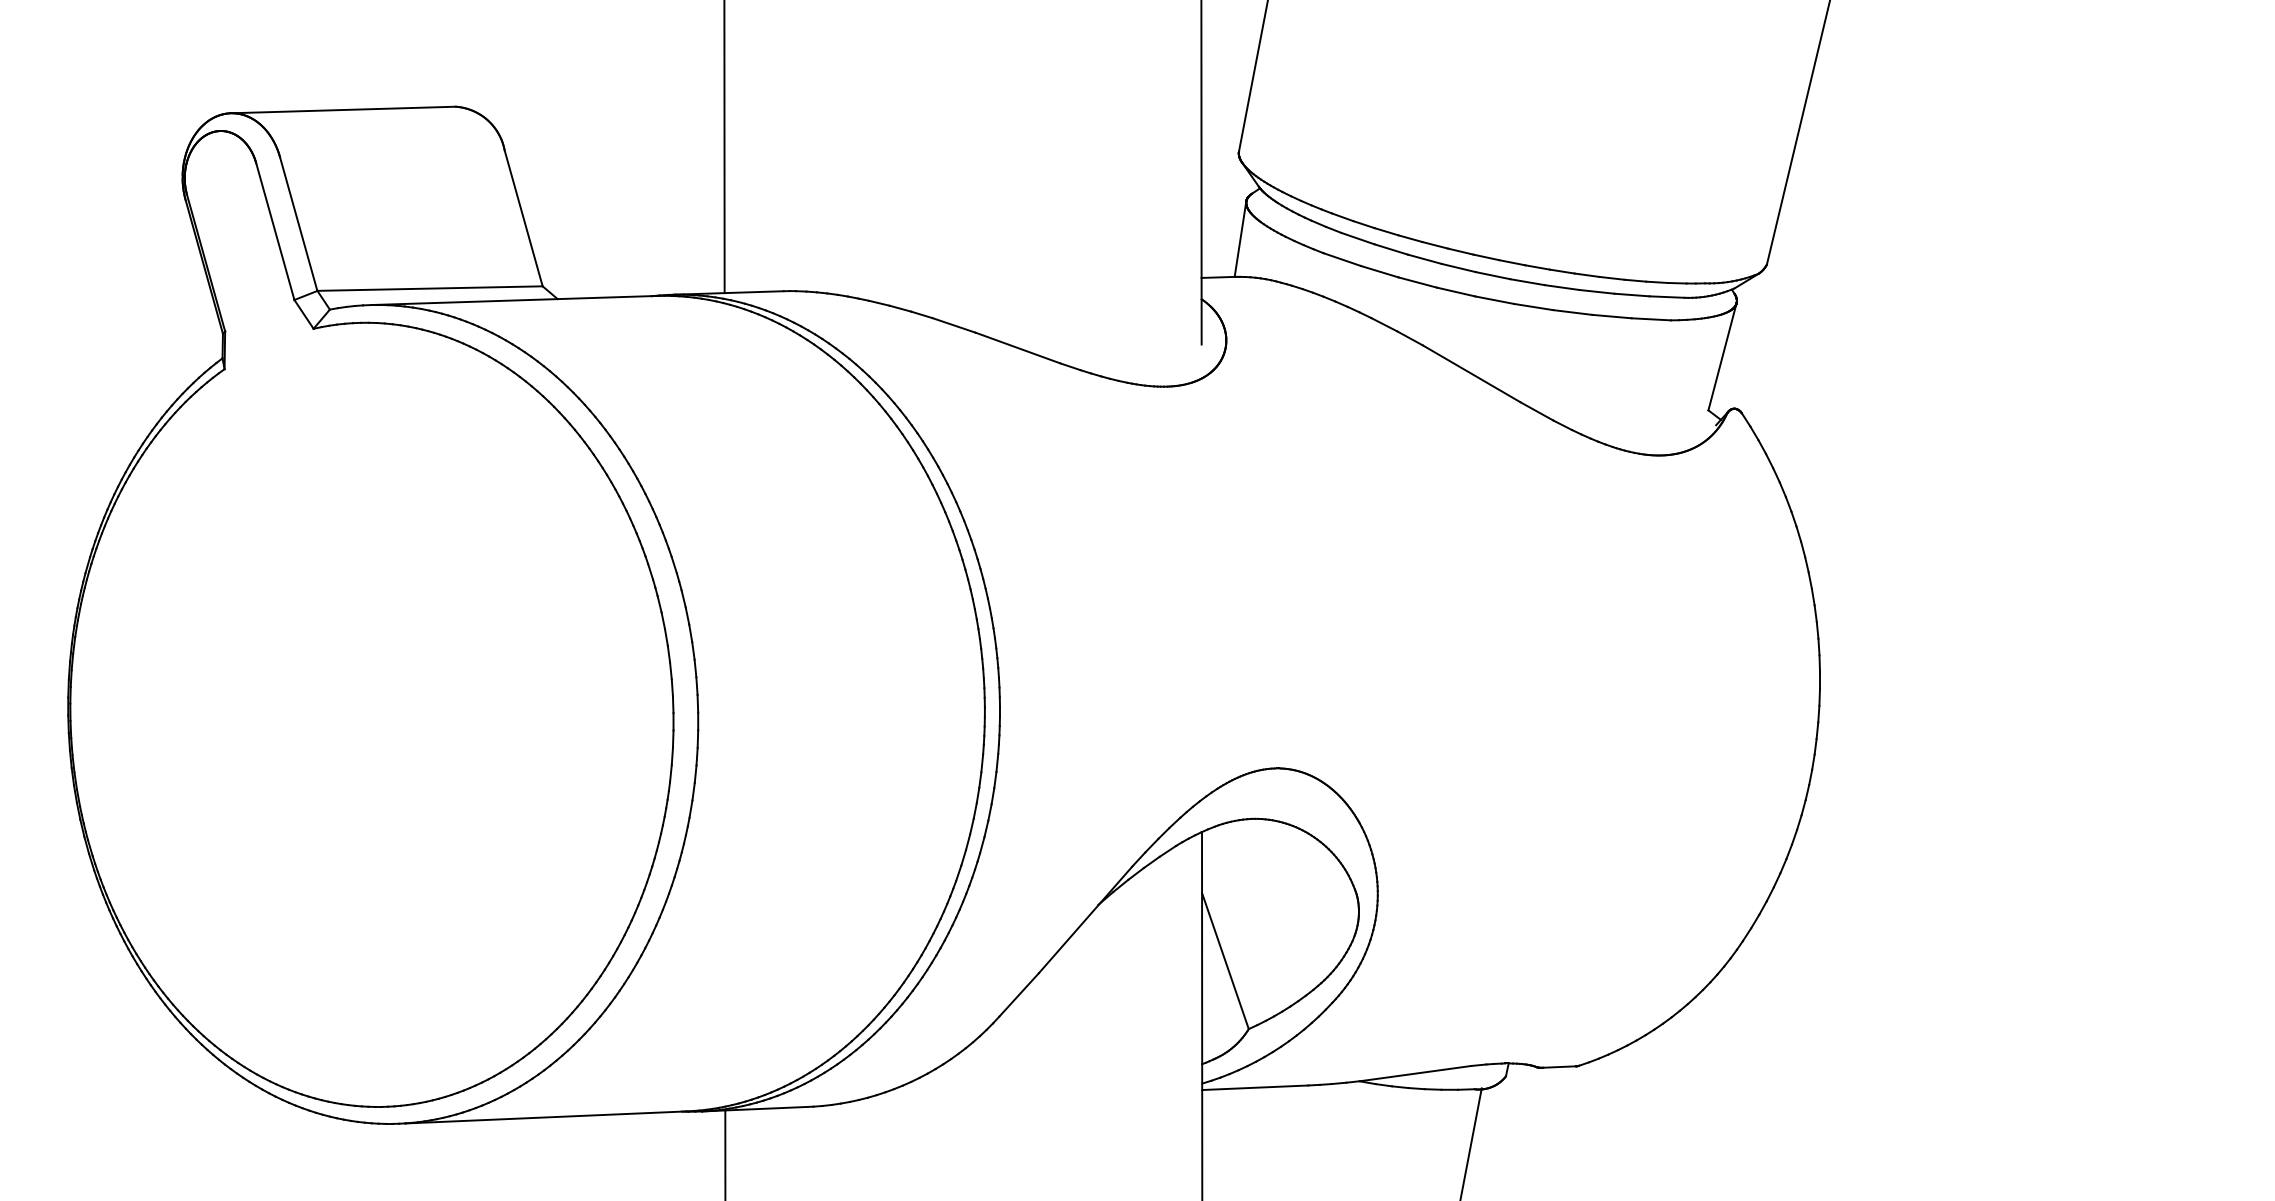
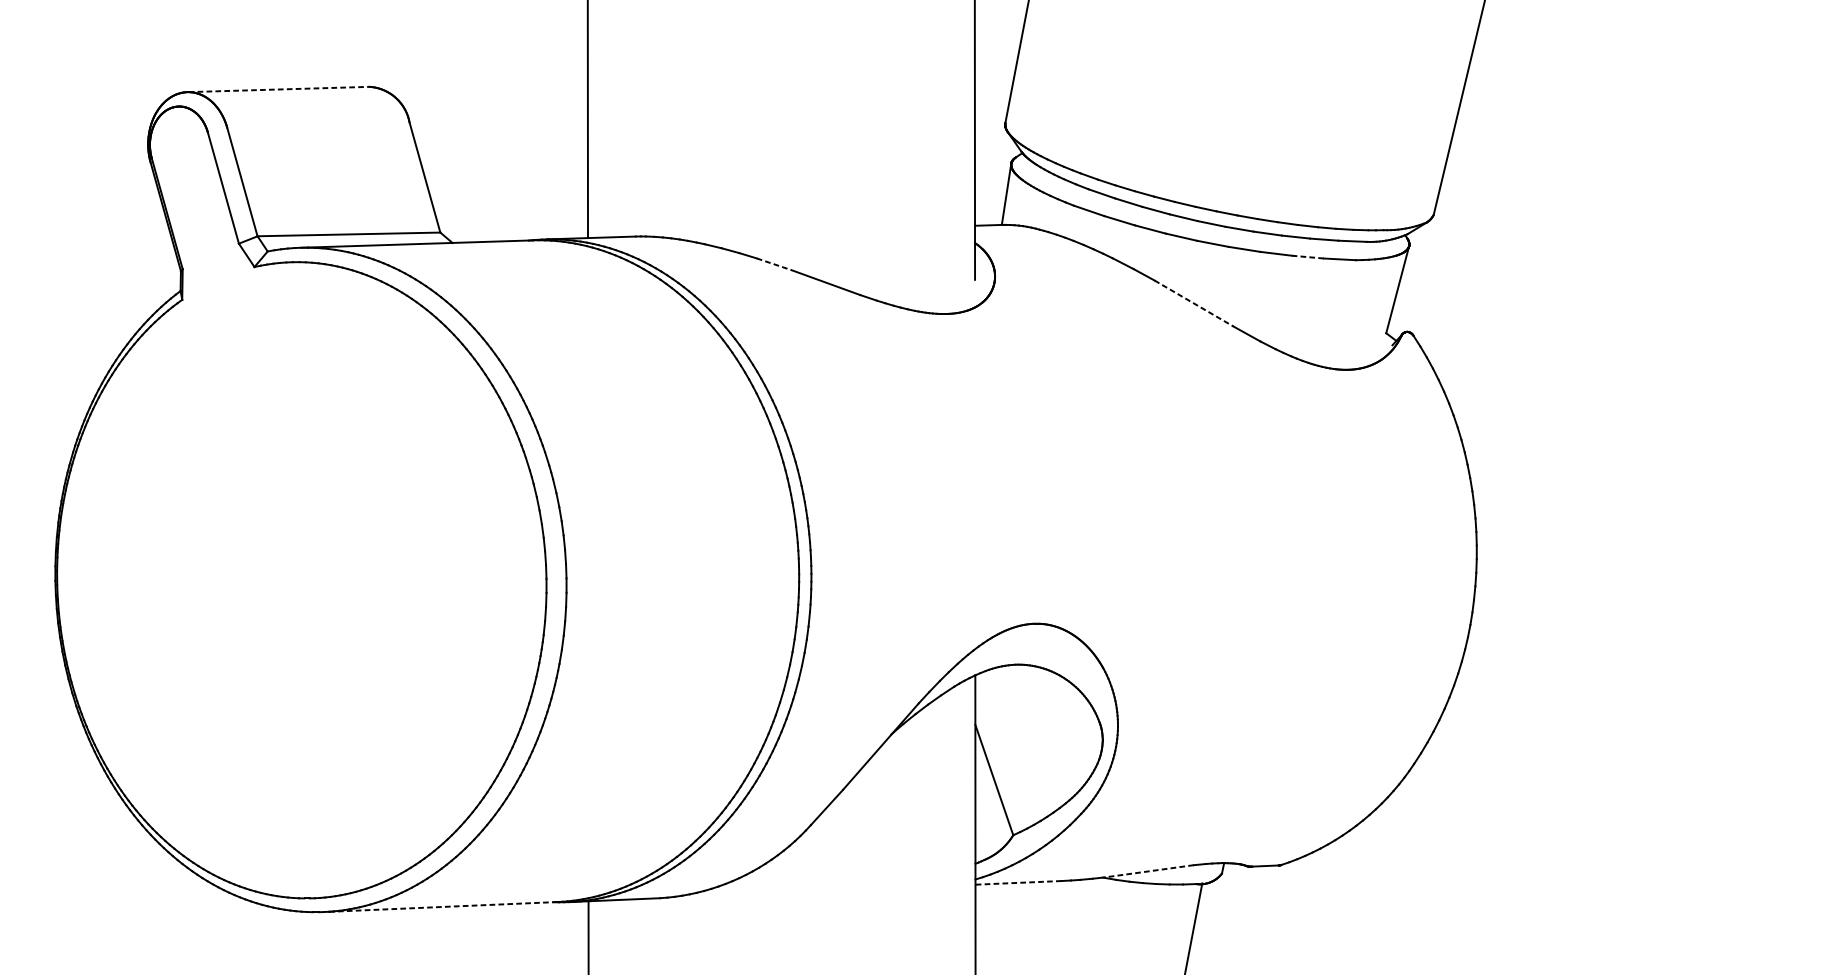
line: (344, 109) -> (279, 89), solid -> dashed
line: (1611, 316) -> (1307, 257), solid -> dashed
line: (954, 325) -> (774, 264), solid -> dashed
line: (1471, 374) -> (1194, 304), solid -> dashed
line: (1415, 1073) -> (1148, 871), solid -> dashed
line: (1254, 1087) -> (1017, 882), solid -> dashed
line: (546, 1117) -> (443, 906), solid -> dashed

